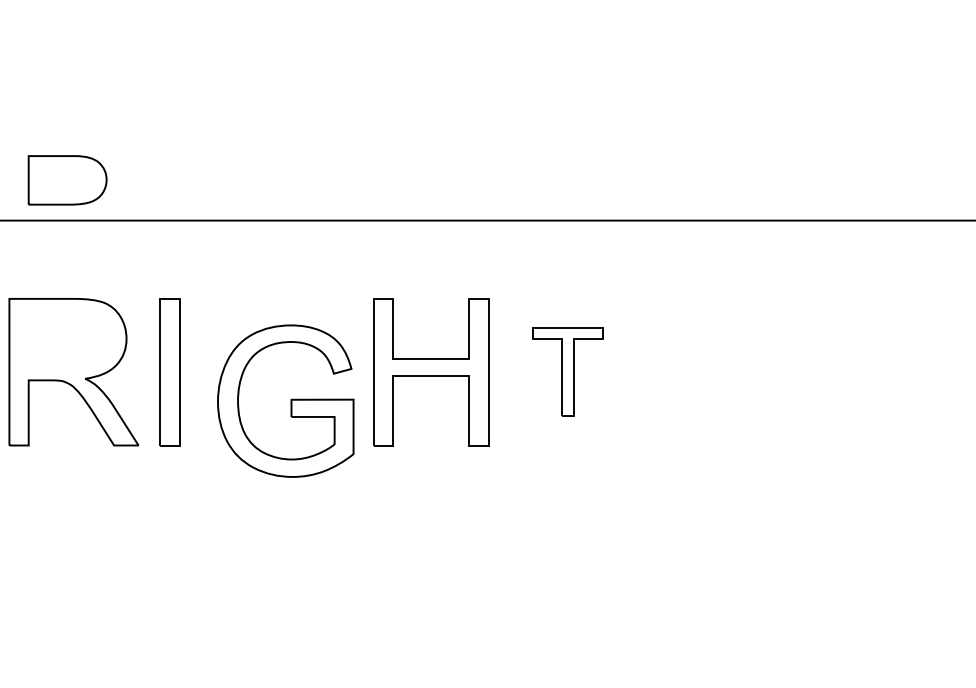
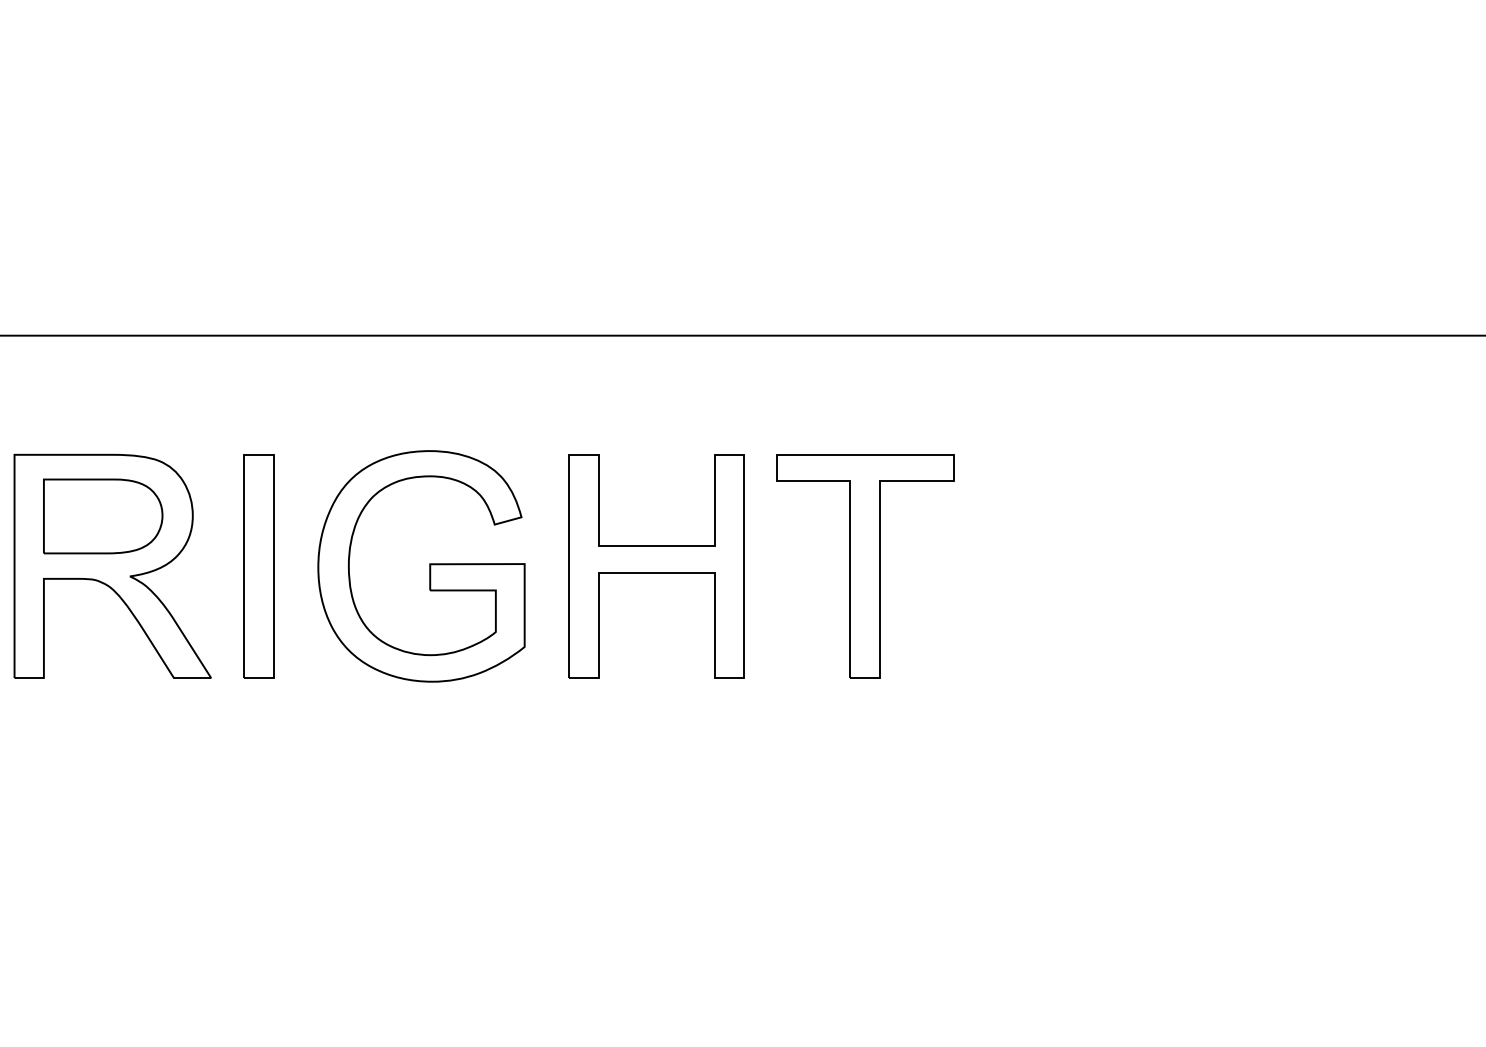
part: (67, 180) -> (102, 516), moved
part: (567, 372) -> (864, 566), size x1.67
part: (285, 400) -> (421, 565), moved

